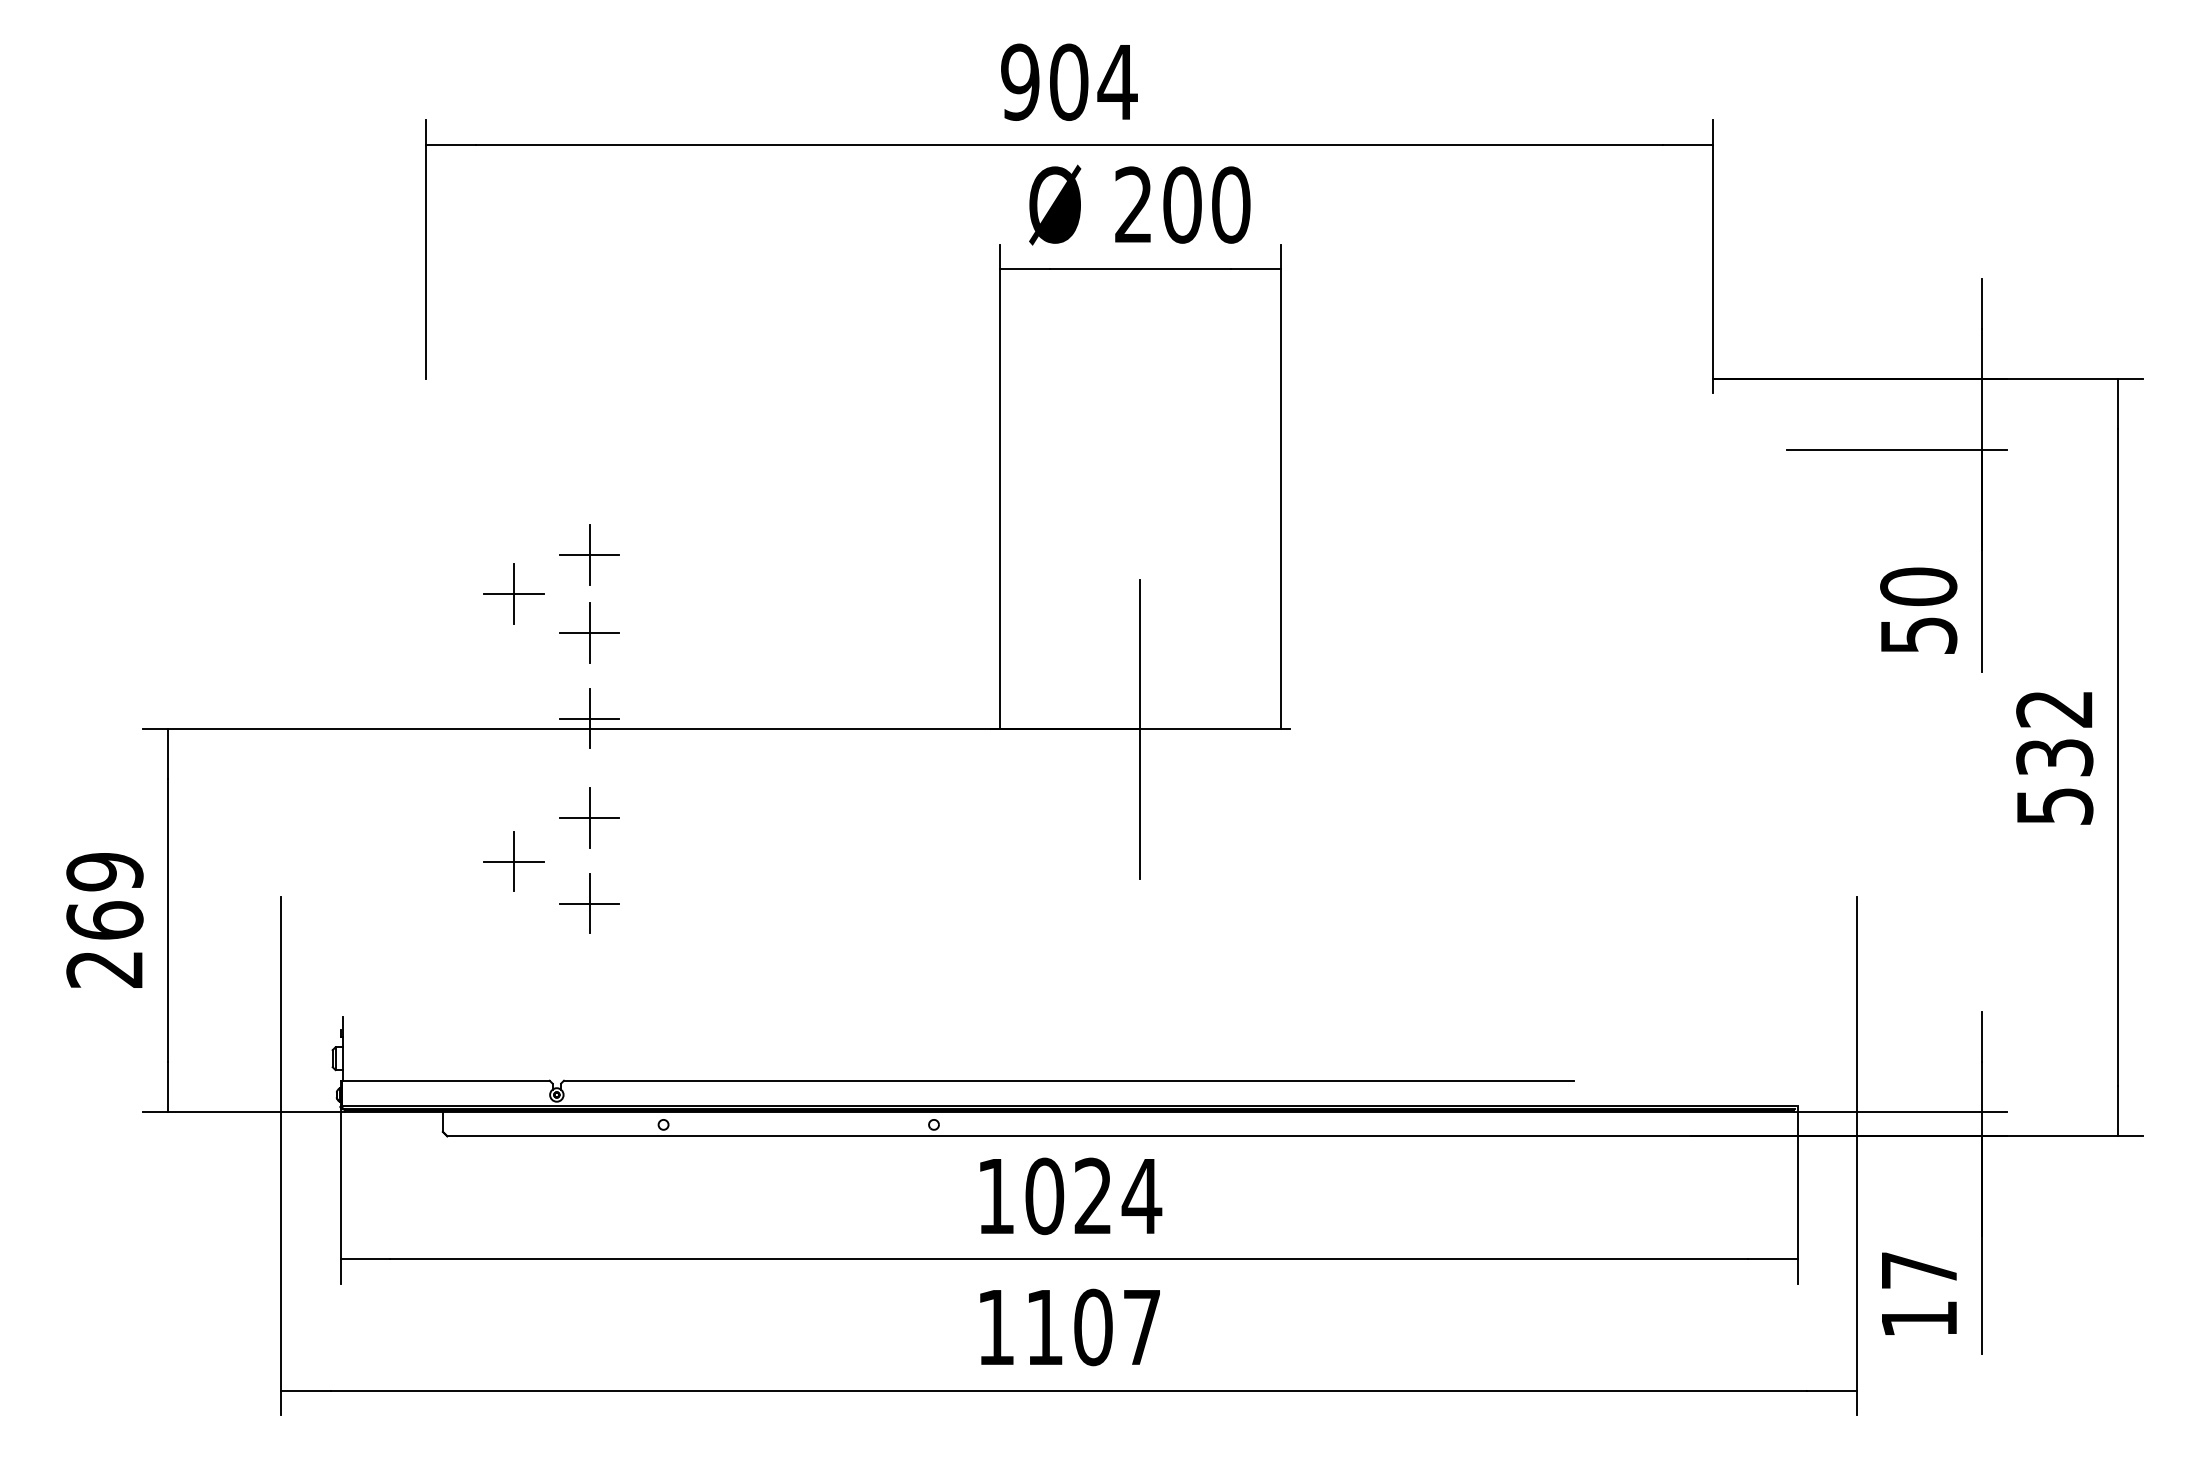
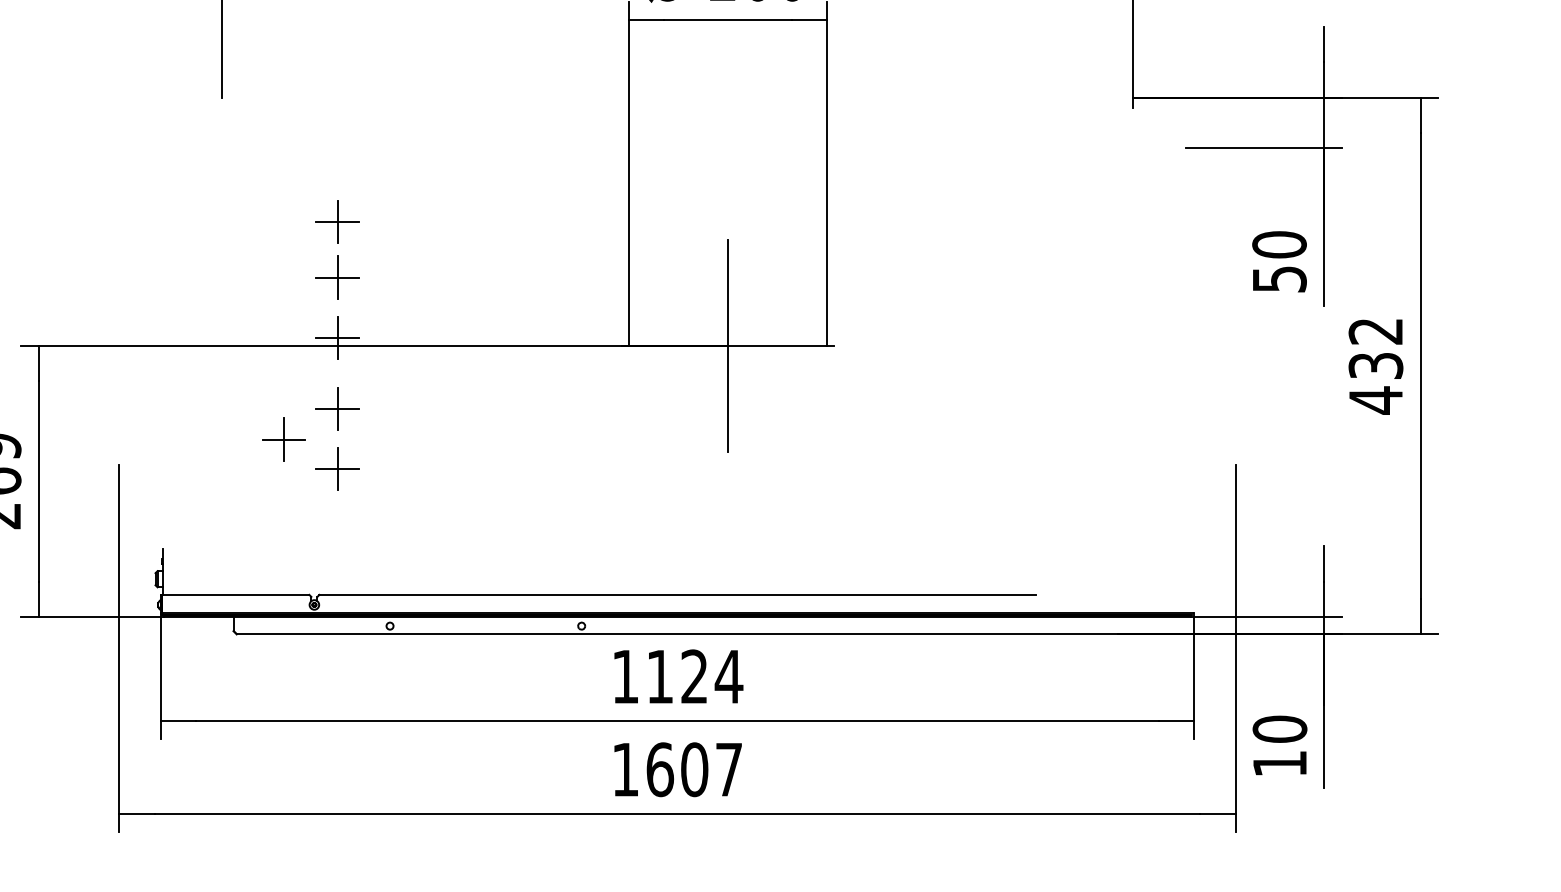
part: (513, 593) -> (283, 249), removed
text: (2055, 806) -> (1376, 400), 532 -> 432
text: (1044, 1196) -> (659, 676), 1024 -> 1124
text: (1919, 1270) -> (1280, 729), 17 -> 10
text: (1044, 1327) -> (659, 769), 1107 -> 1607

